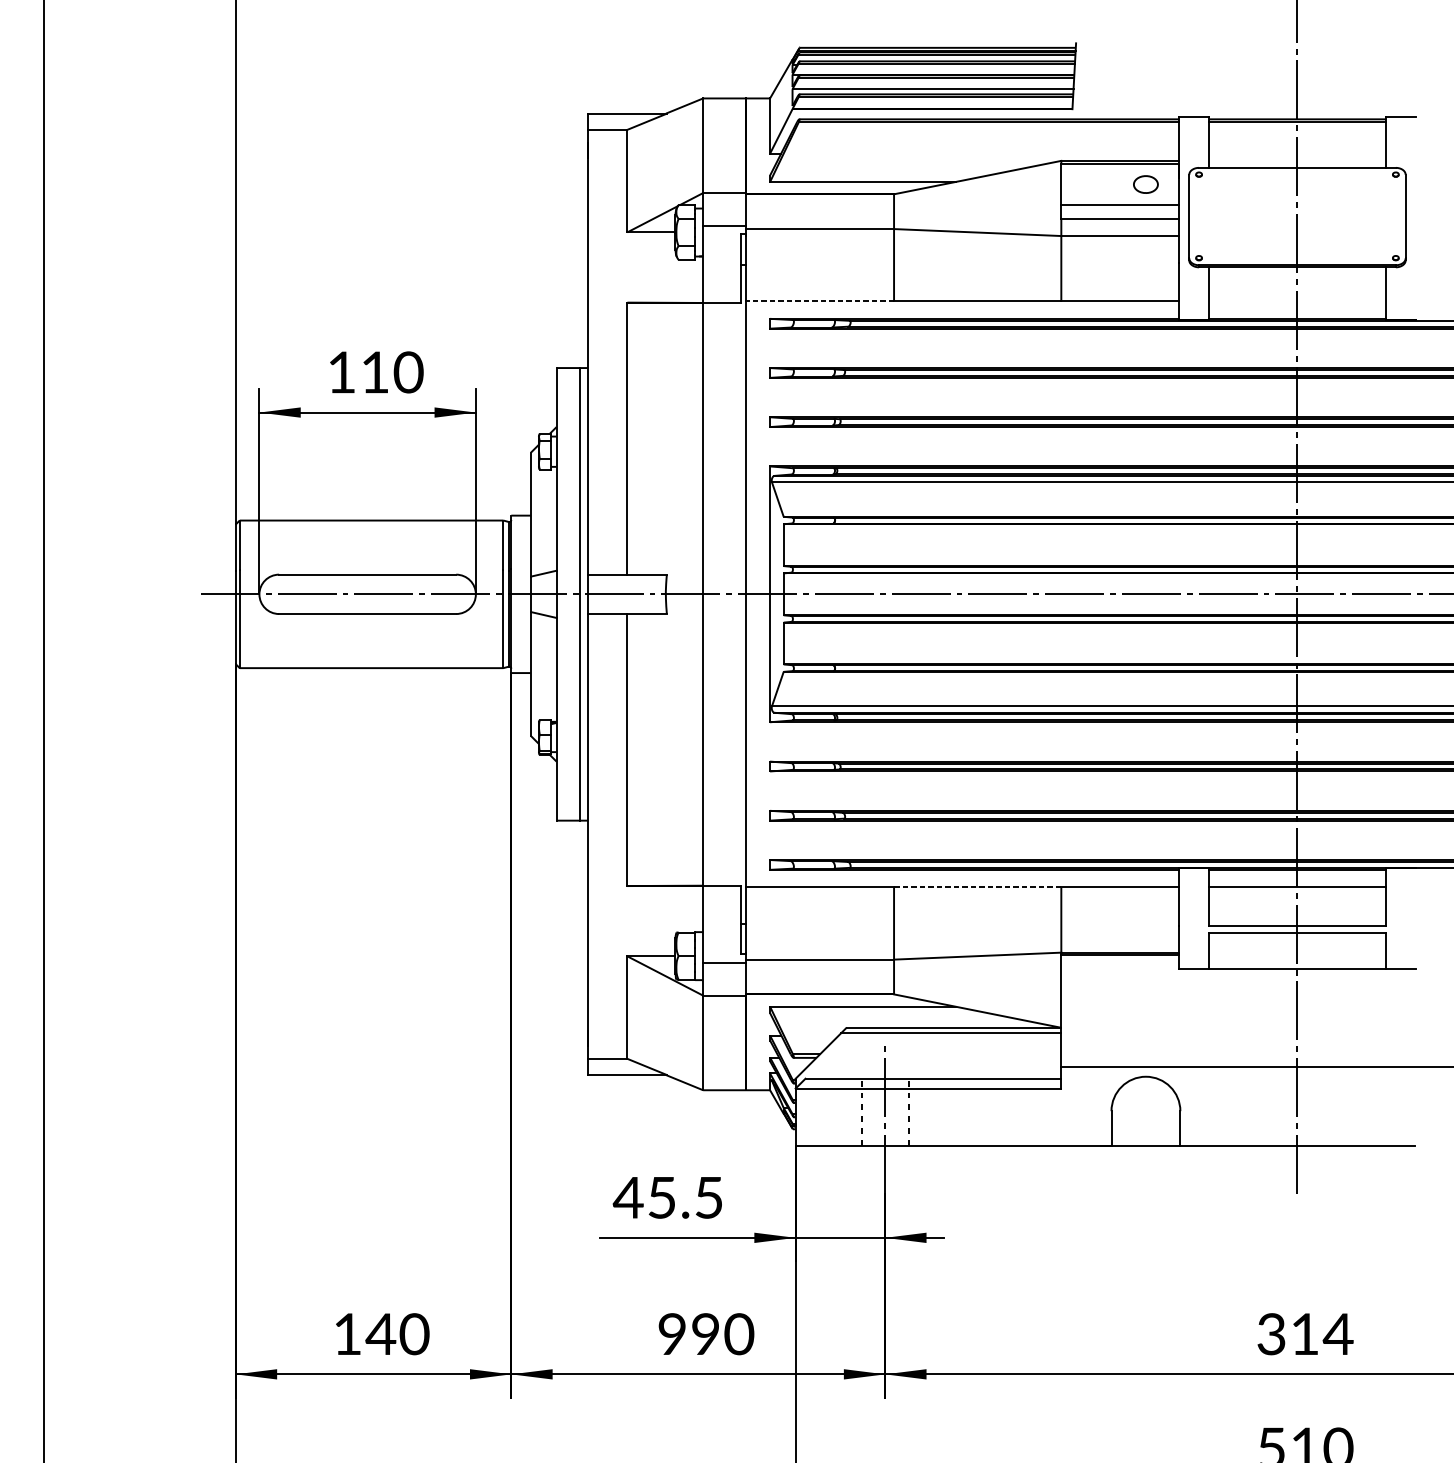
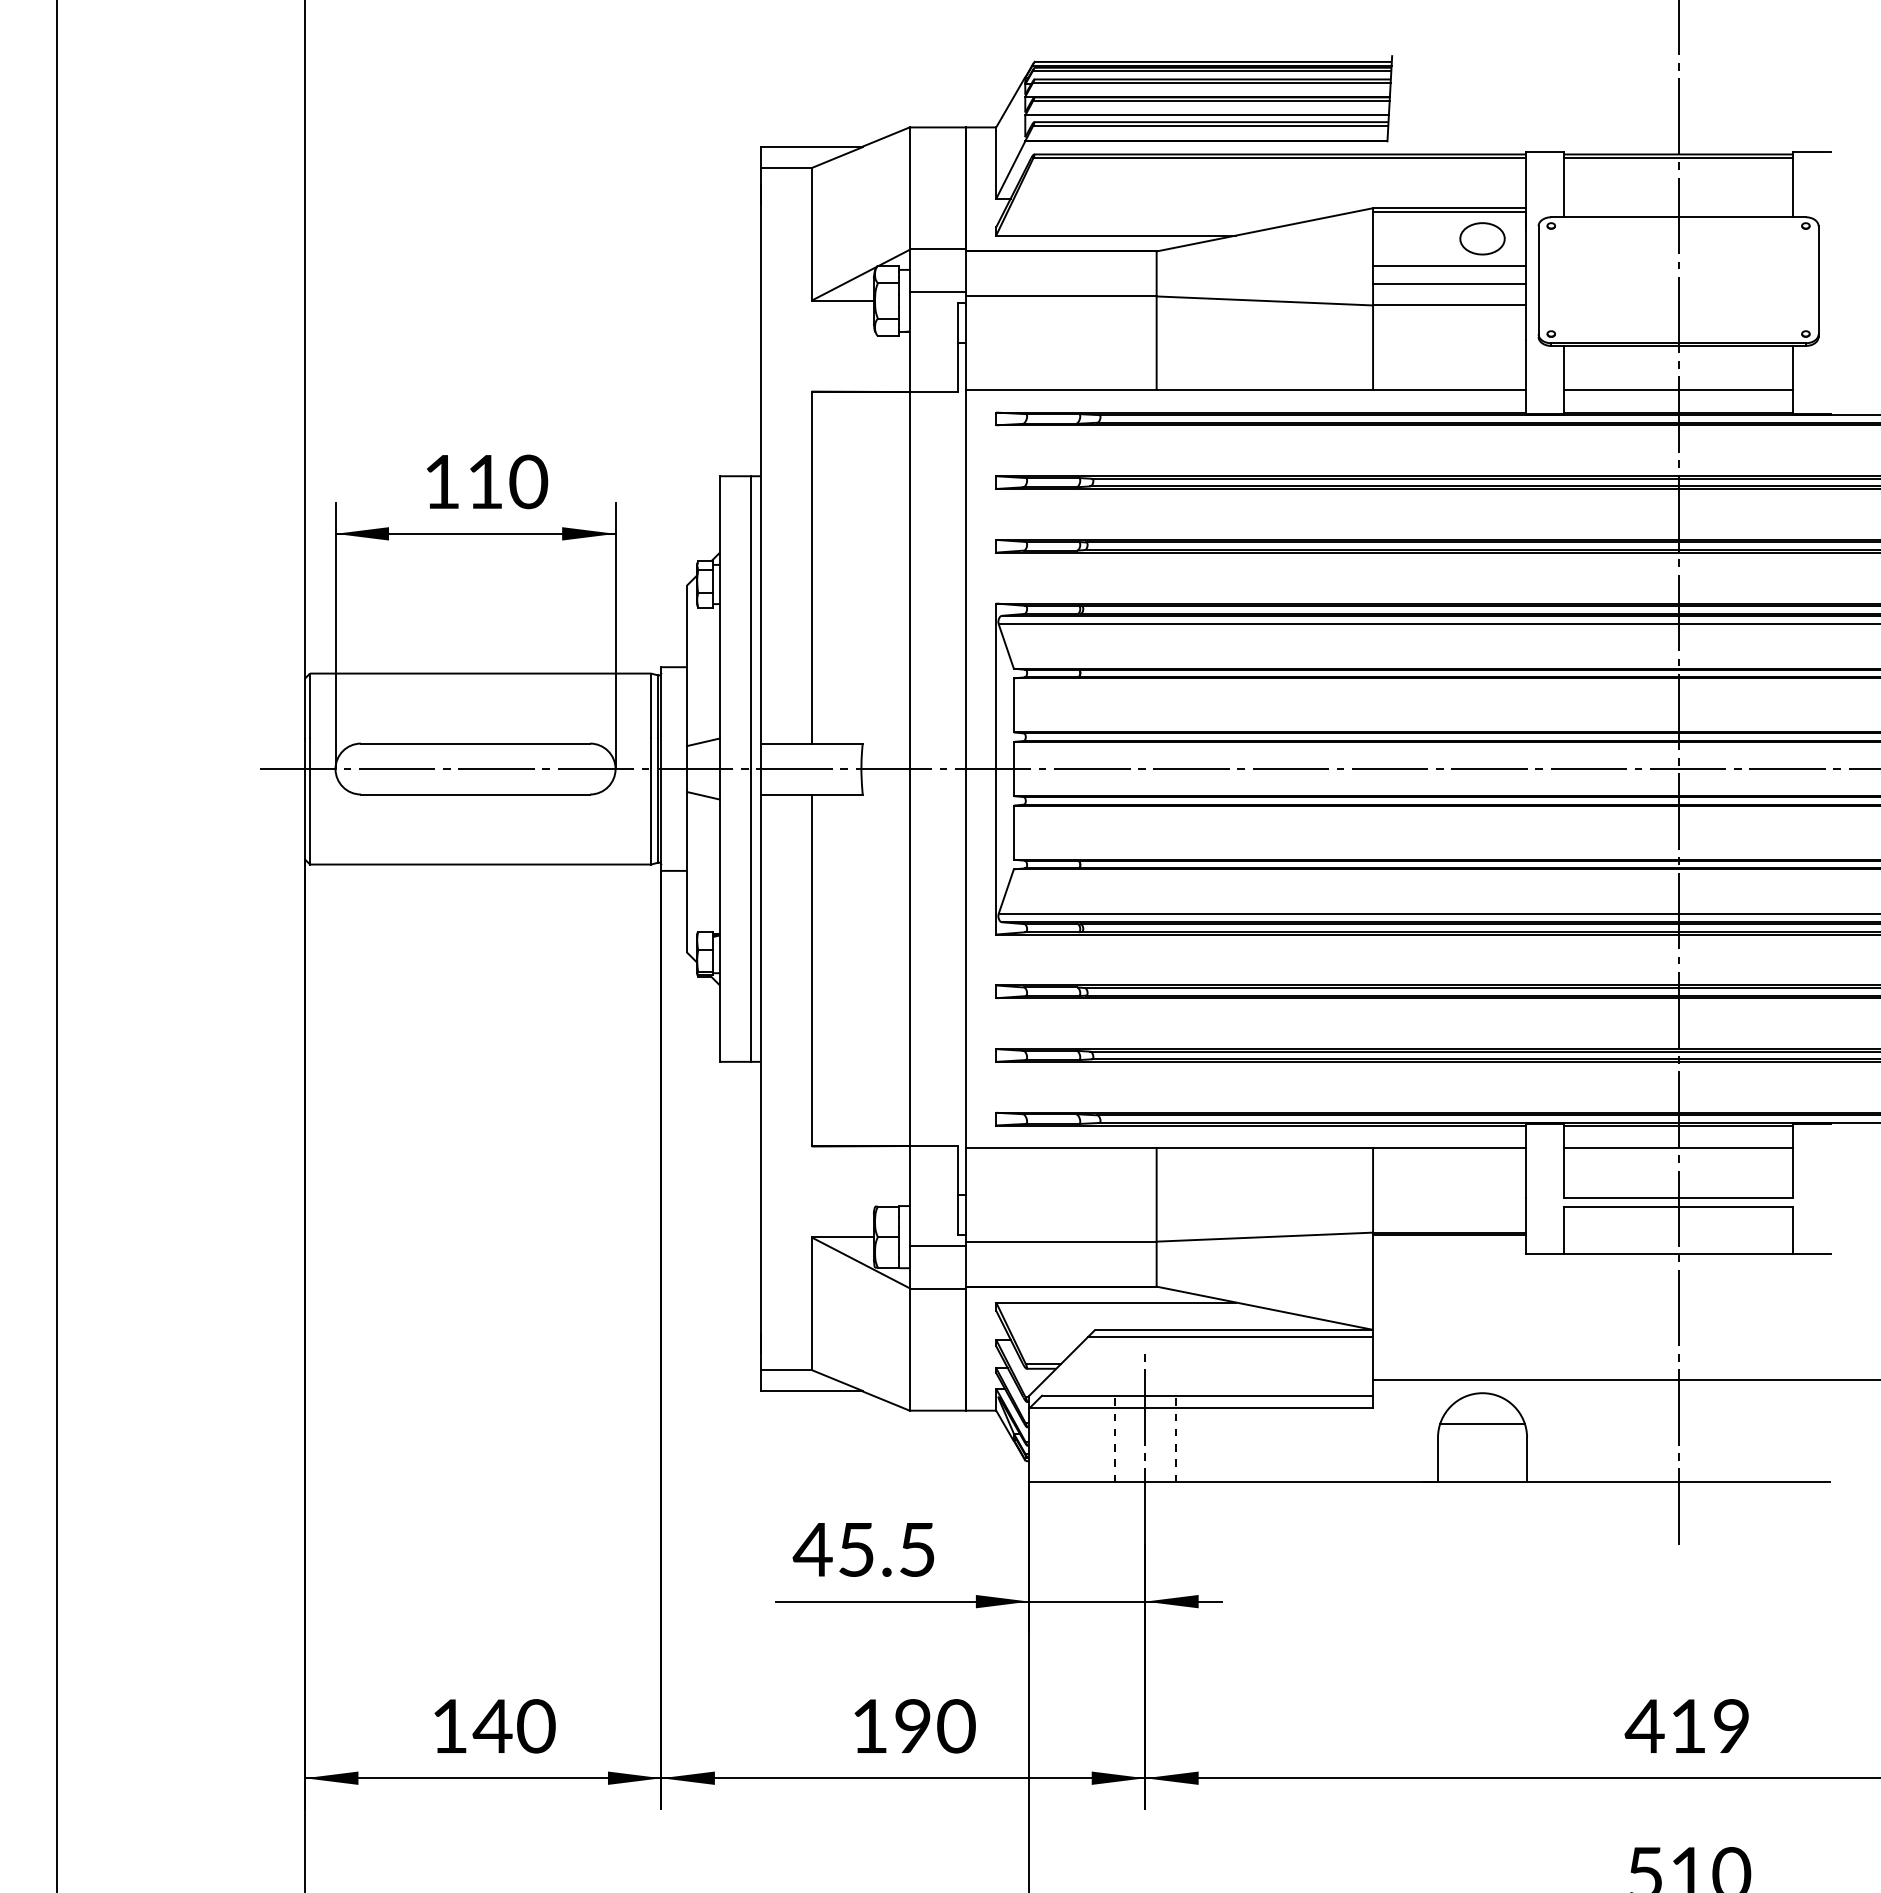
part: (1145, 184) -> (1482, 238), size x1.43
line: (819, 301) -> (1060, 390), dashed -> solid
line: (1297, 301) -> (1678, 390), added
line: (977, 887) -> (1264, 1148), dashed -> solid
line: (1145, 1100) -> (1482, 1424), added
text: (672, 1333) -> (869, 1725), 990 -> 190
text: (1304, 1334) -> (1687, 1726), 314 -> 419

